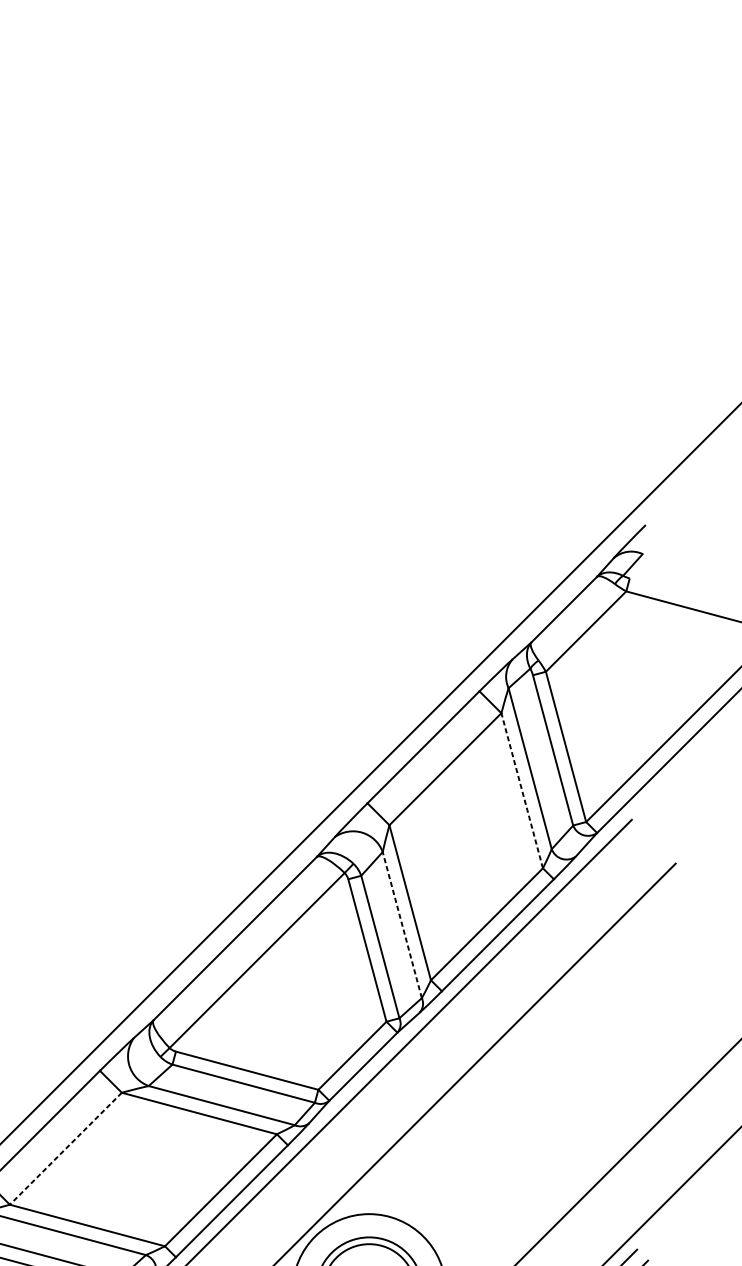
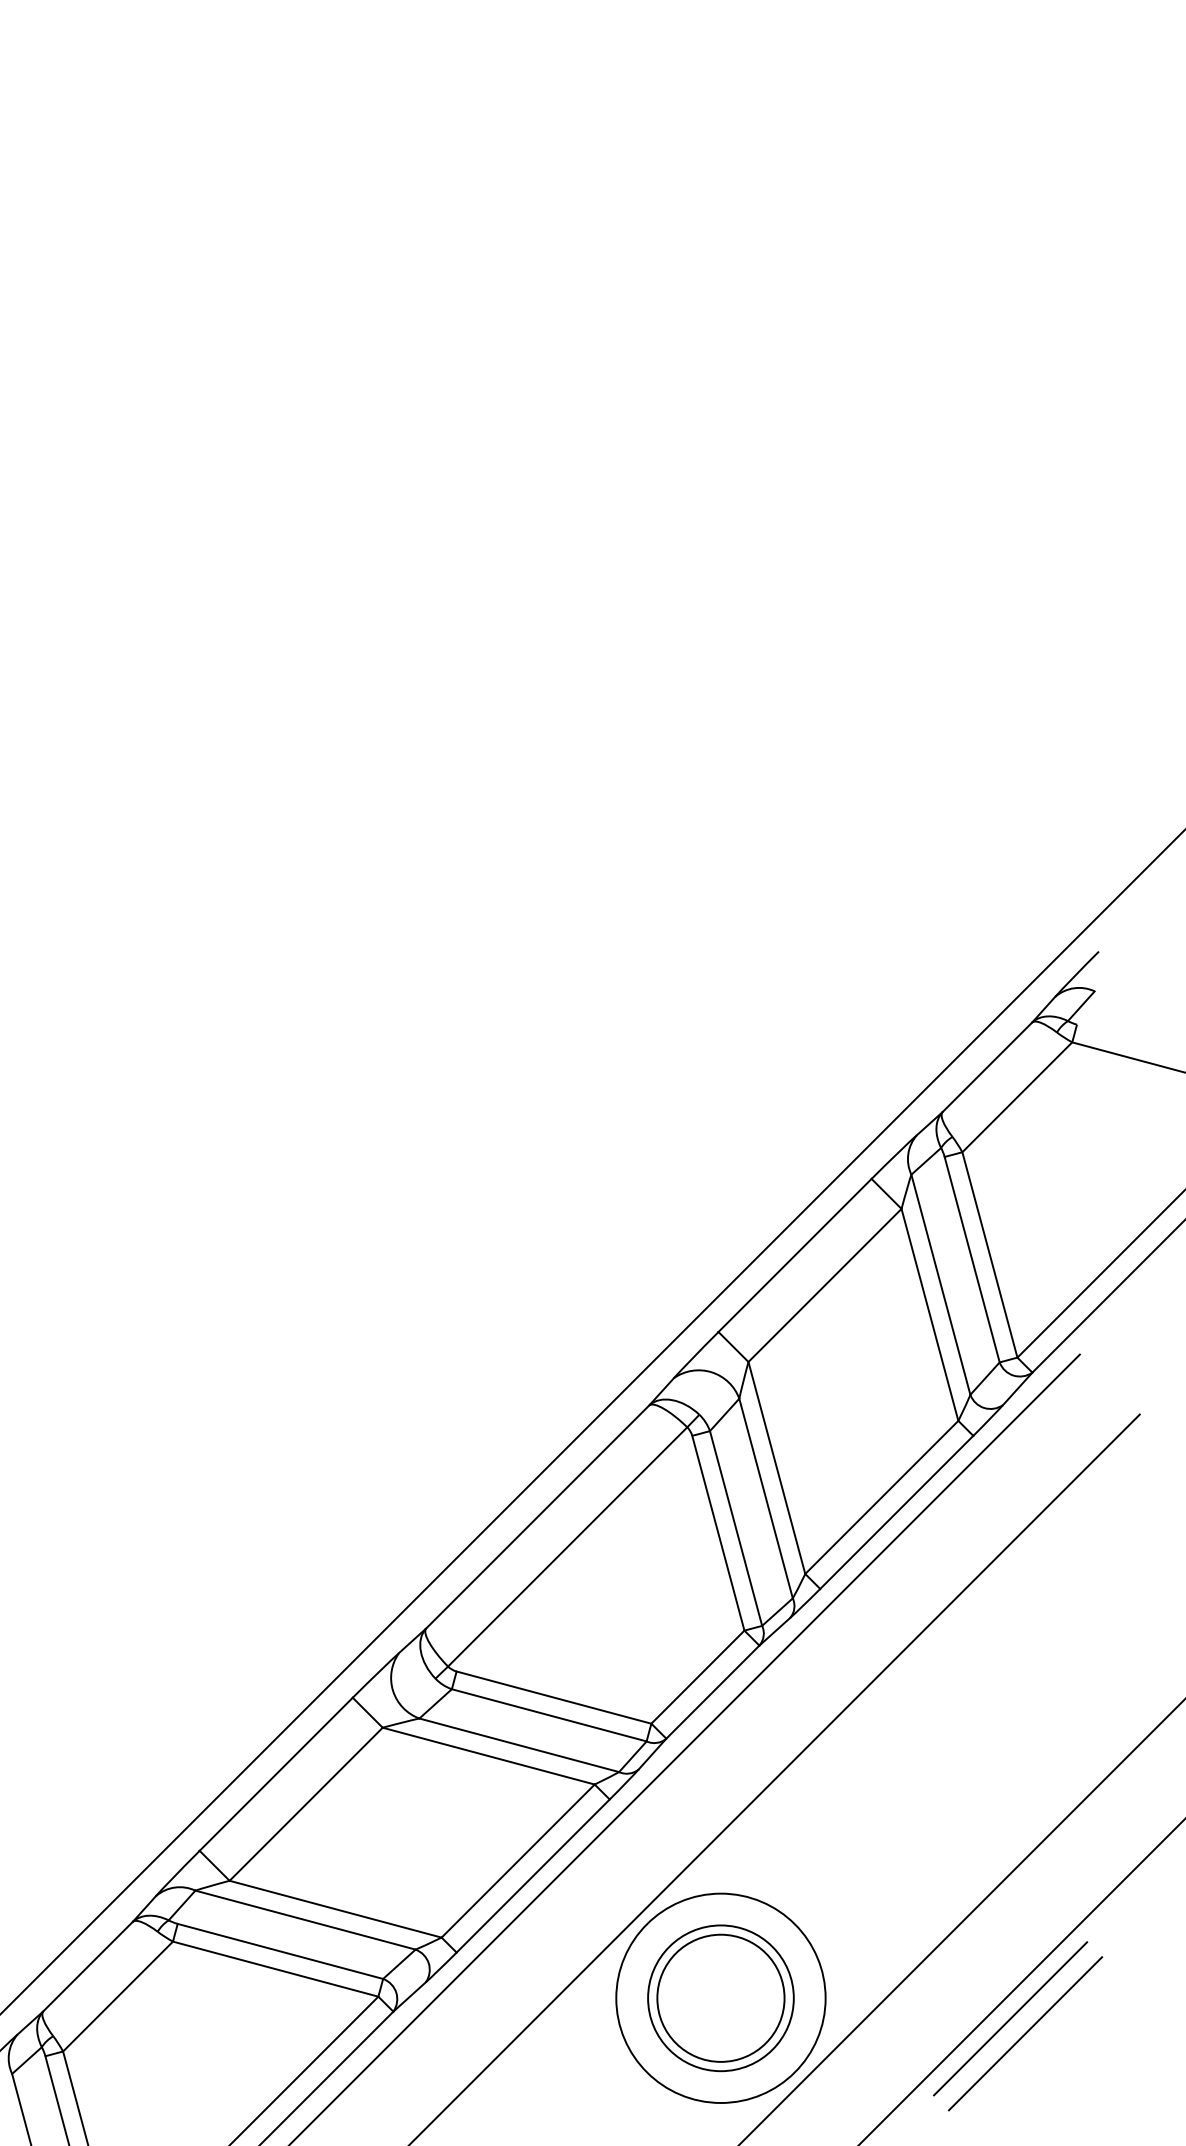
line: (521, 790) -> (929, 1314), dashed -> solid
line: (401, 925) -> (765, 1498), dashed -> solid
line: (65, 1148) -> (305, 1804), dashed -> solid

